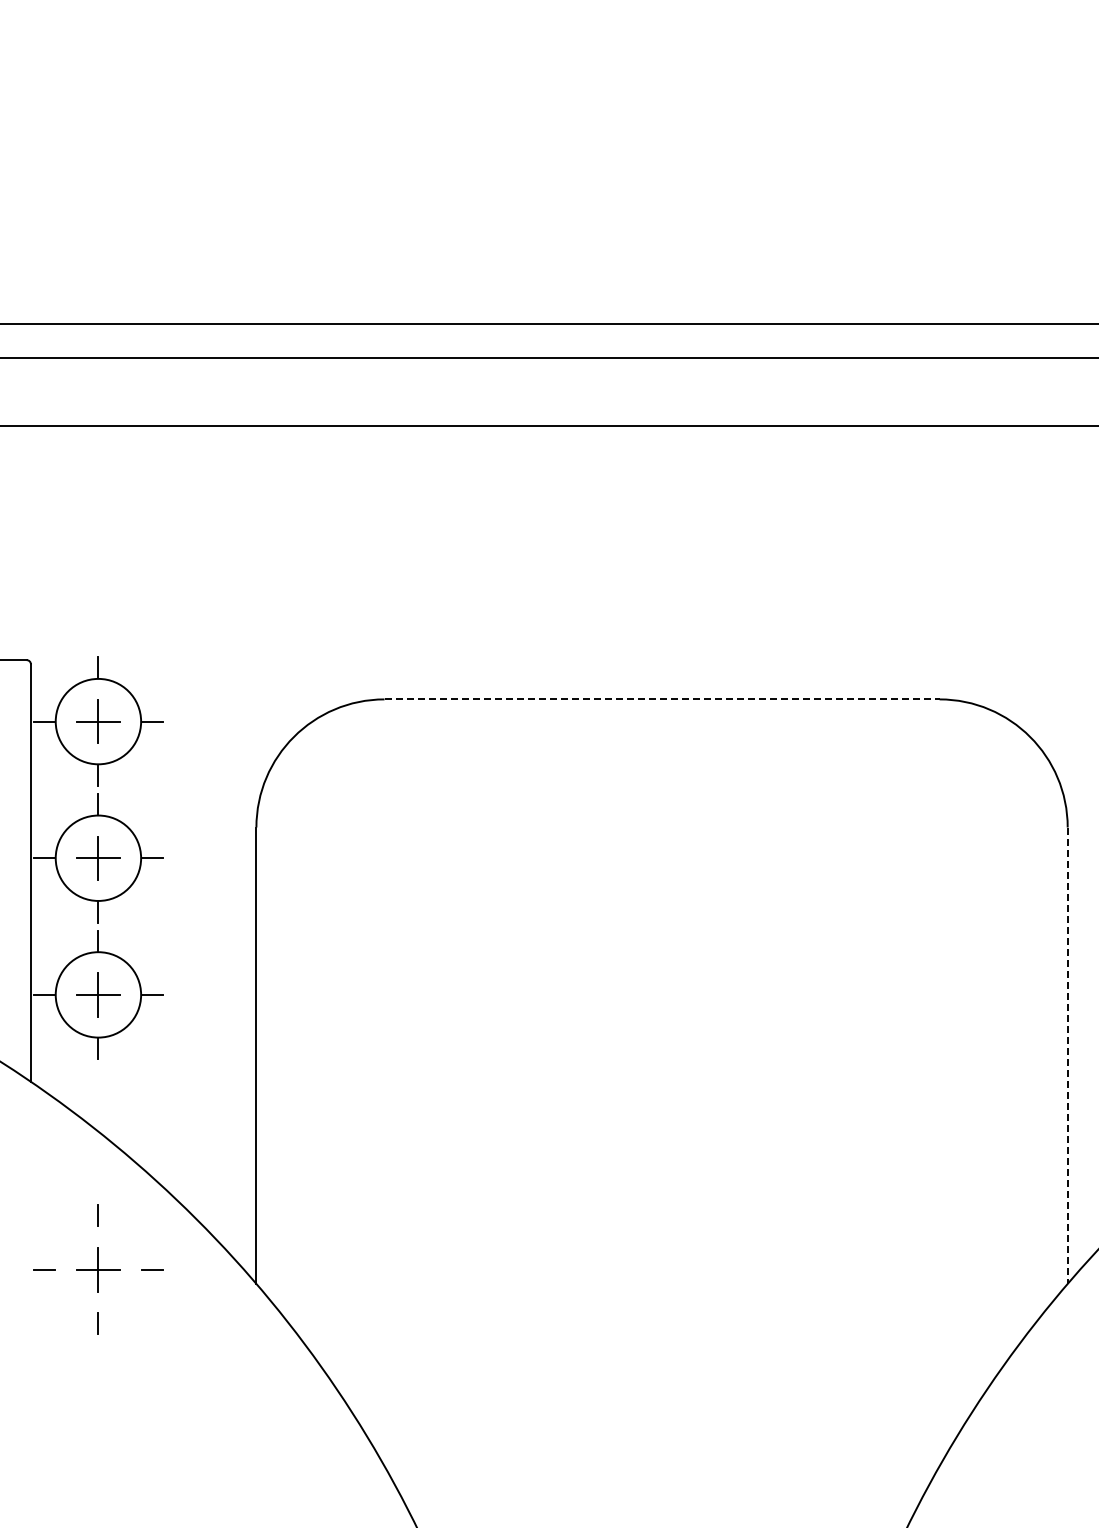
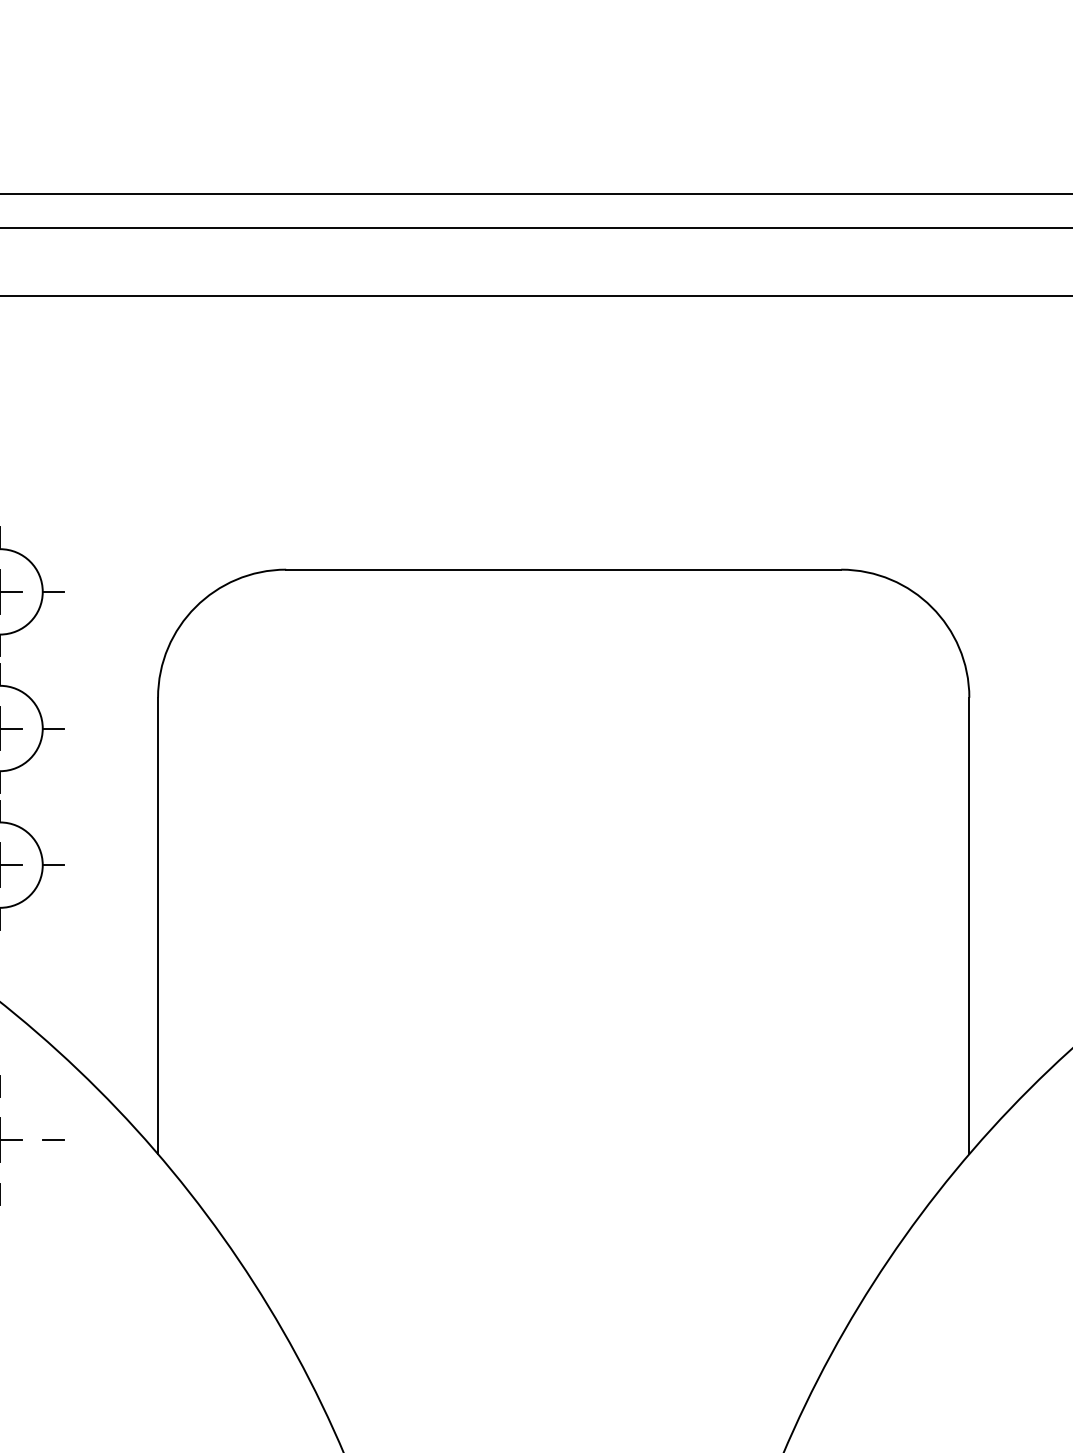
line: (662, 699) -> (564, 569), dashed -> solid
line: (1067, 1056) -> (969, 926), dashed -> solid

